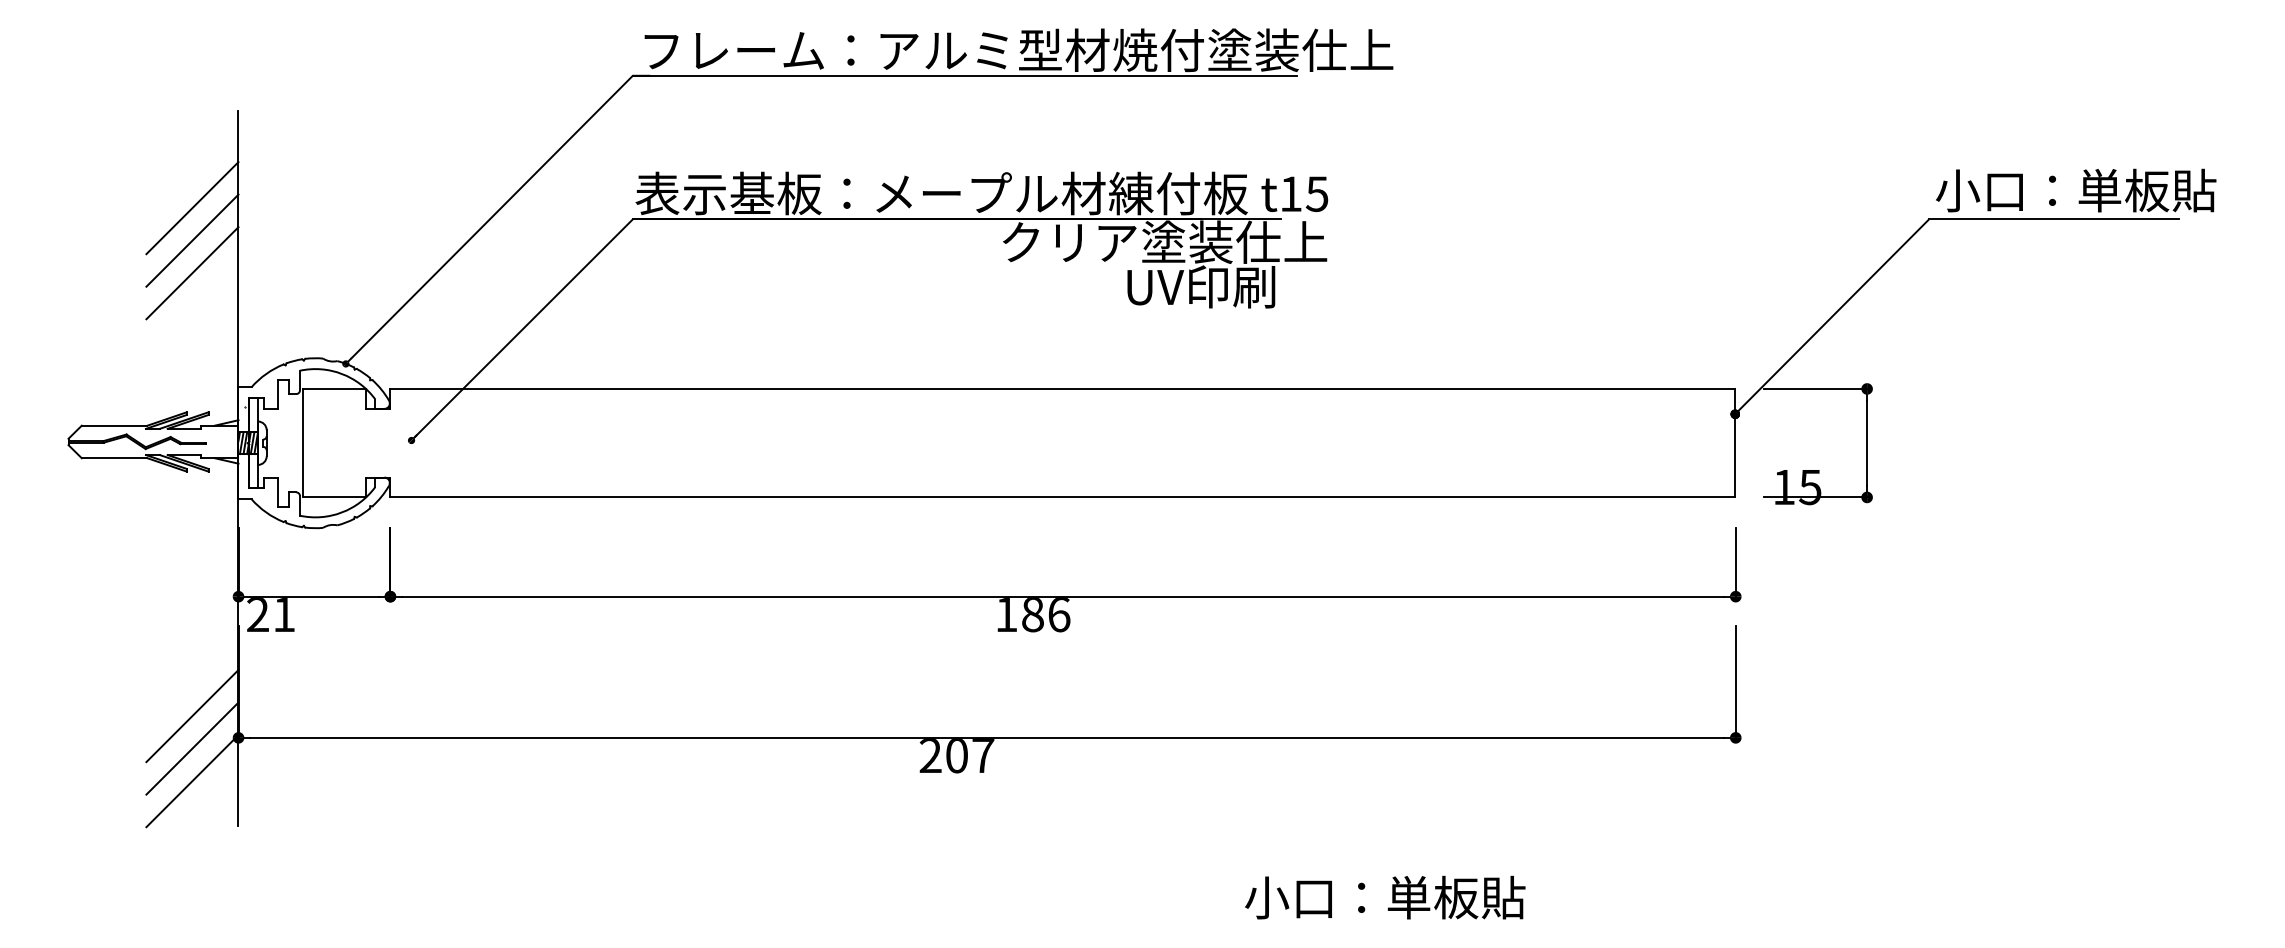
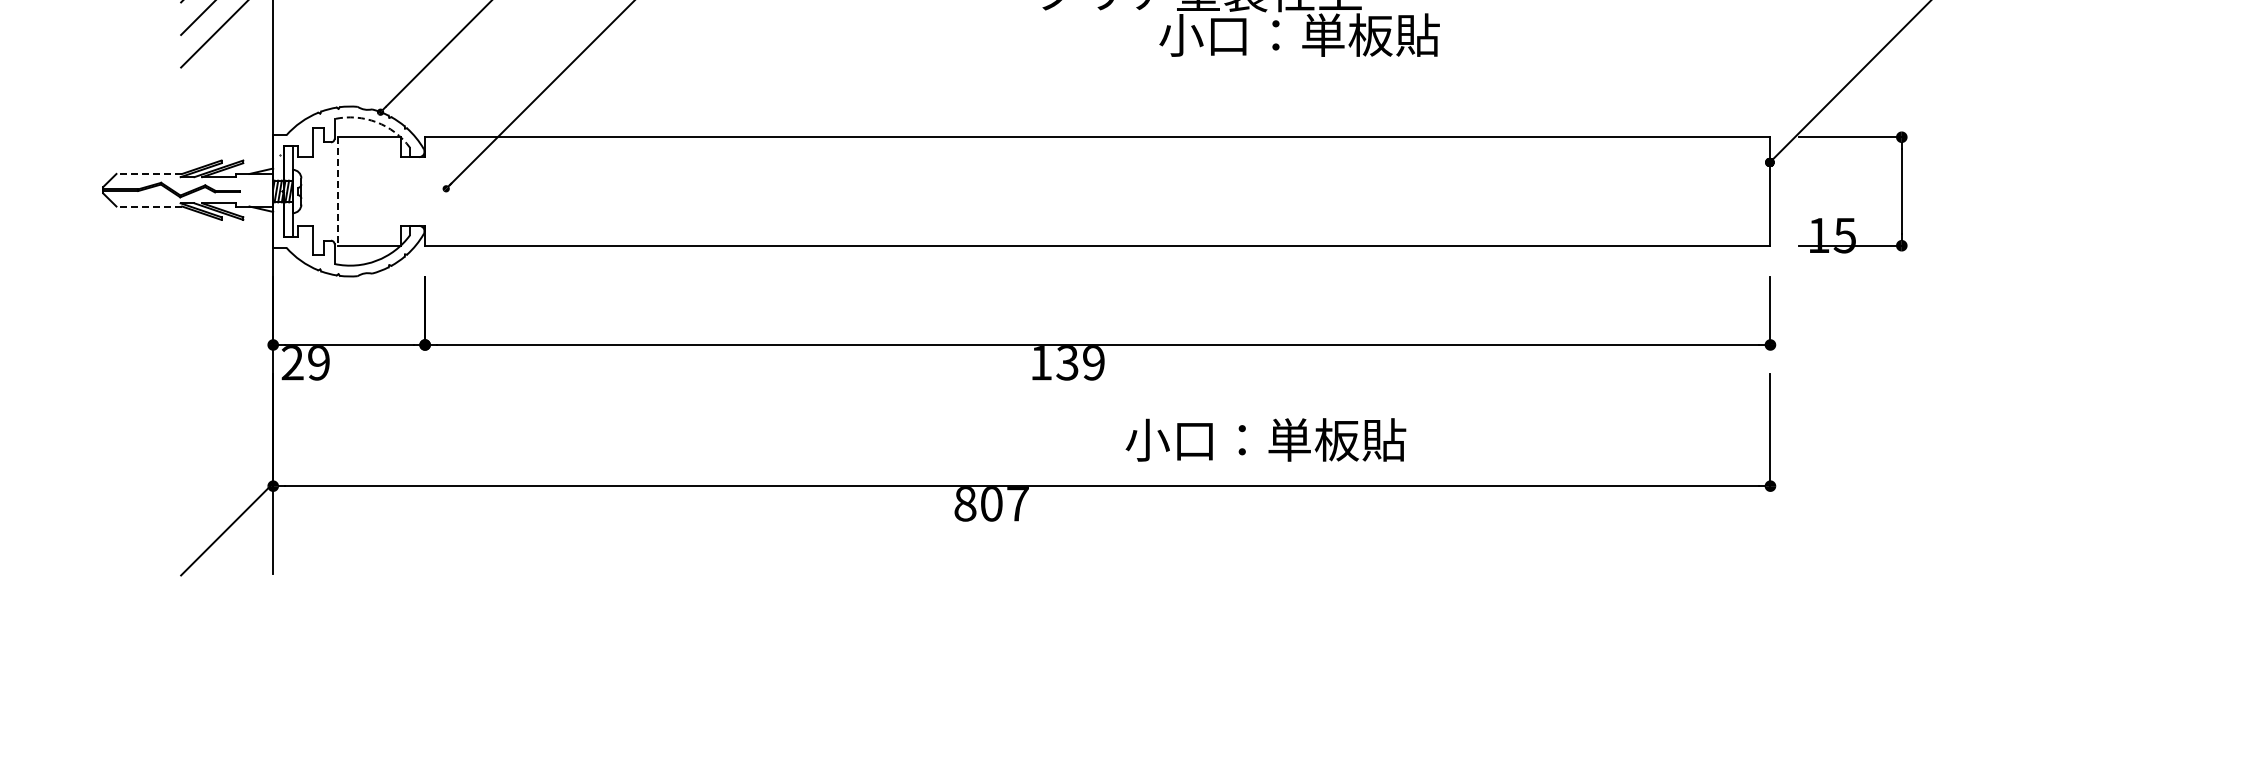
text: (1264, 286) -> (1299, 34), UV印刷 -> 小口：単板貼
arc: (341, 373) -> (376, 121), solid -> dashed
line: (114, 425) -> (149, 173), solid -> dashed
line: (303, 443) -> (338, 191), solid -> dashed
line: (114, 458) -> (149, 206), solid -> dashed
text: (283, 615) -> (318, 363), 21 -> 29
text: (1045, 615) -> (1080, 363), 186 -> 139
line: (192, 716) -> (227, 464), removed
line: (192, 748) -> (227, 496), removed
text: (930, 756) -> (965, 504), 207 -> 807
text: (1385, 897) -> (1266, 439), moved

